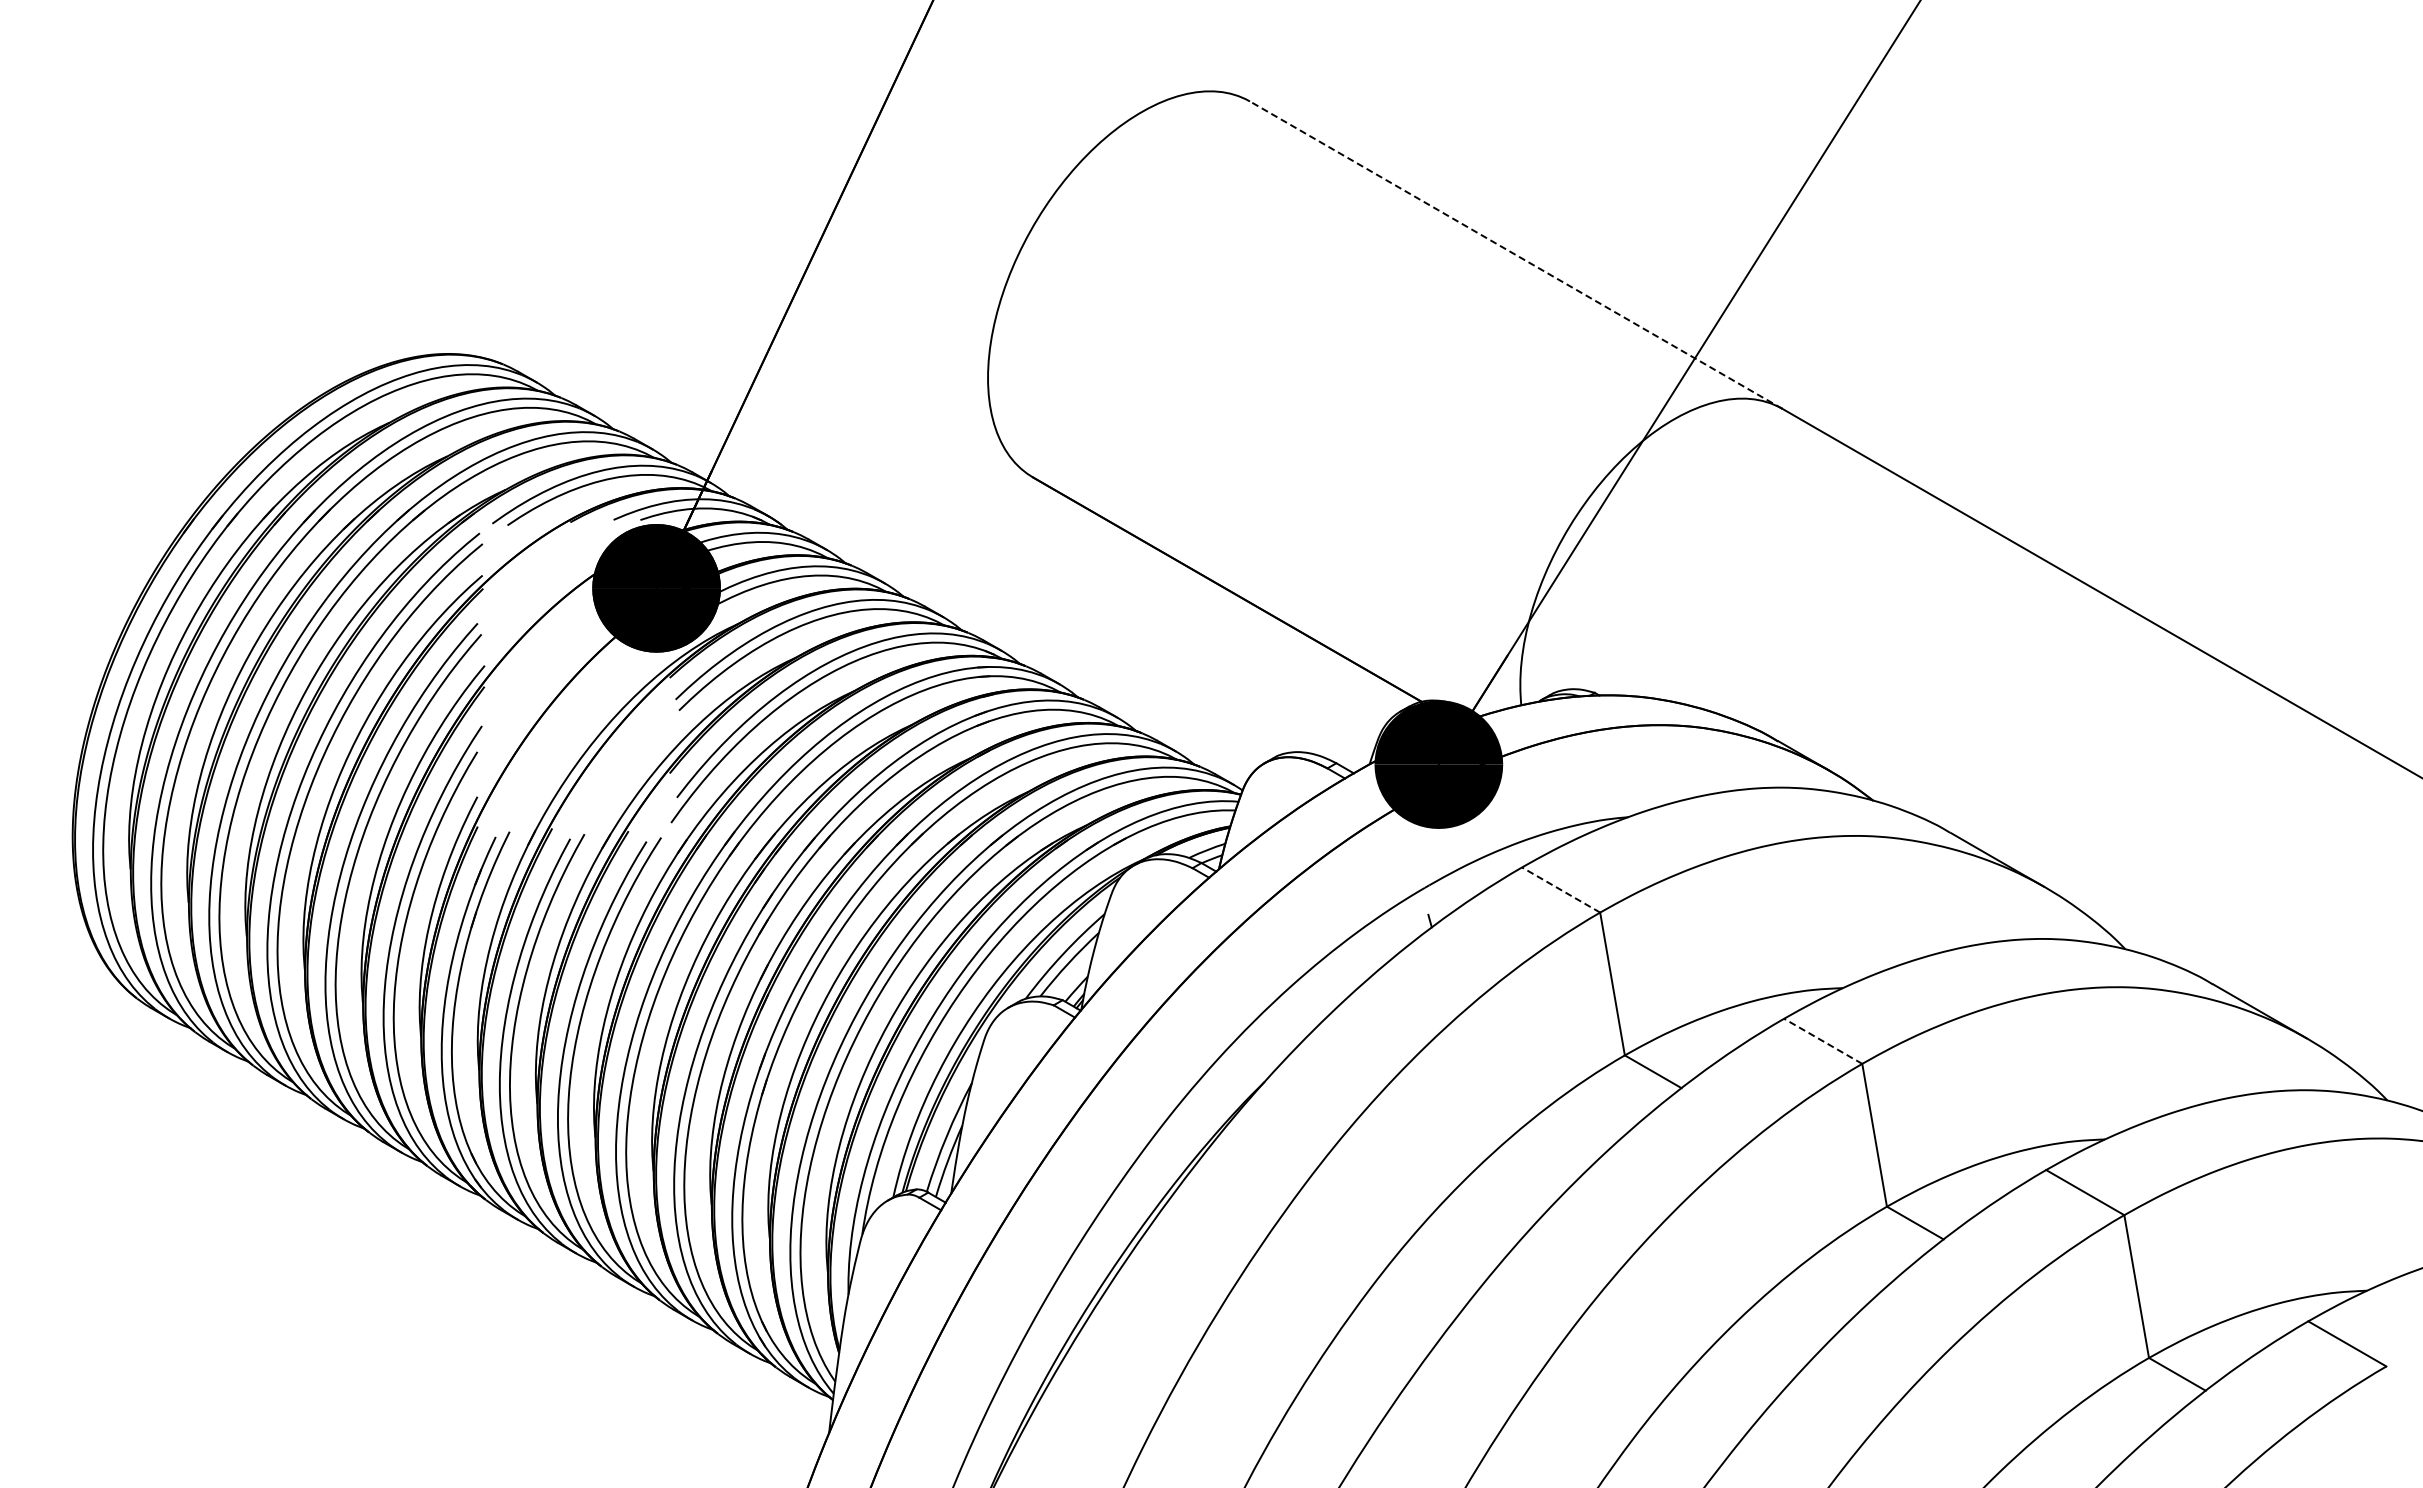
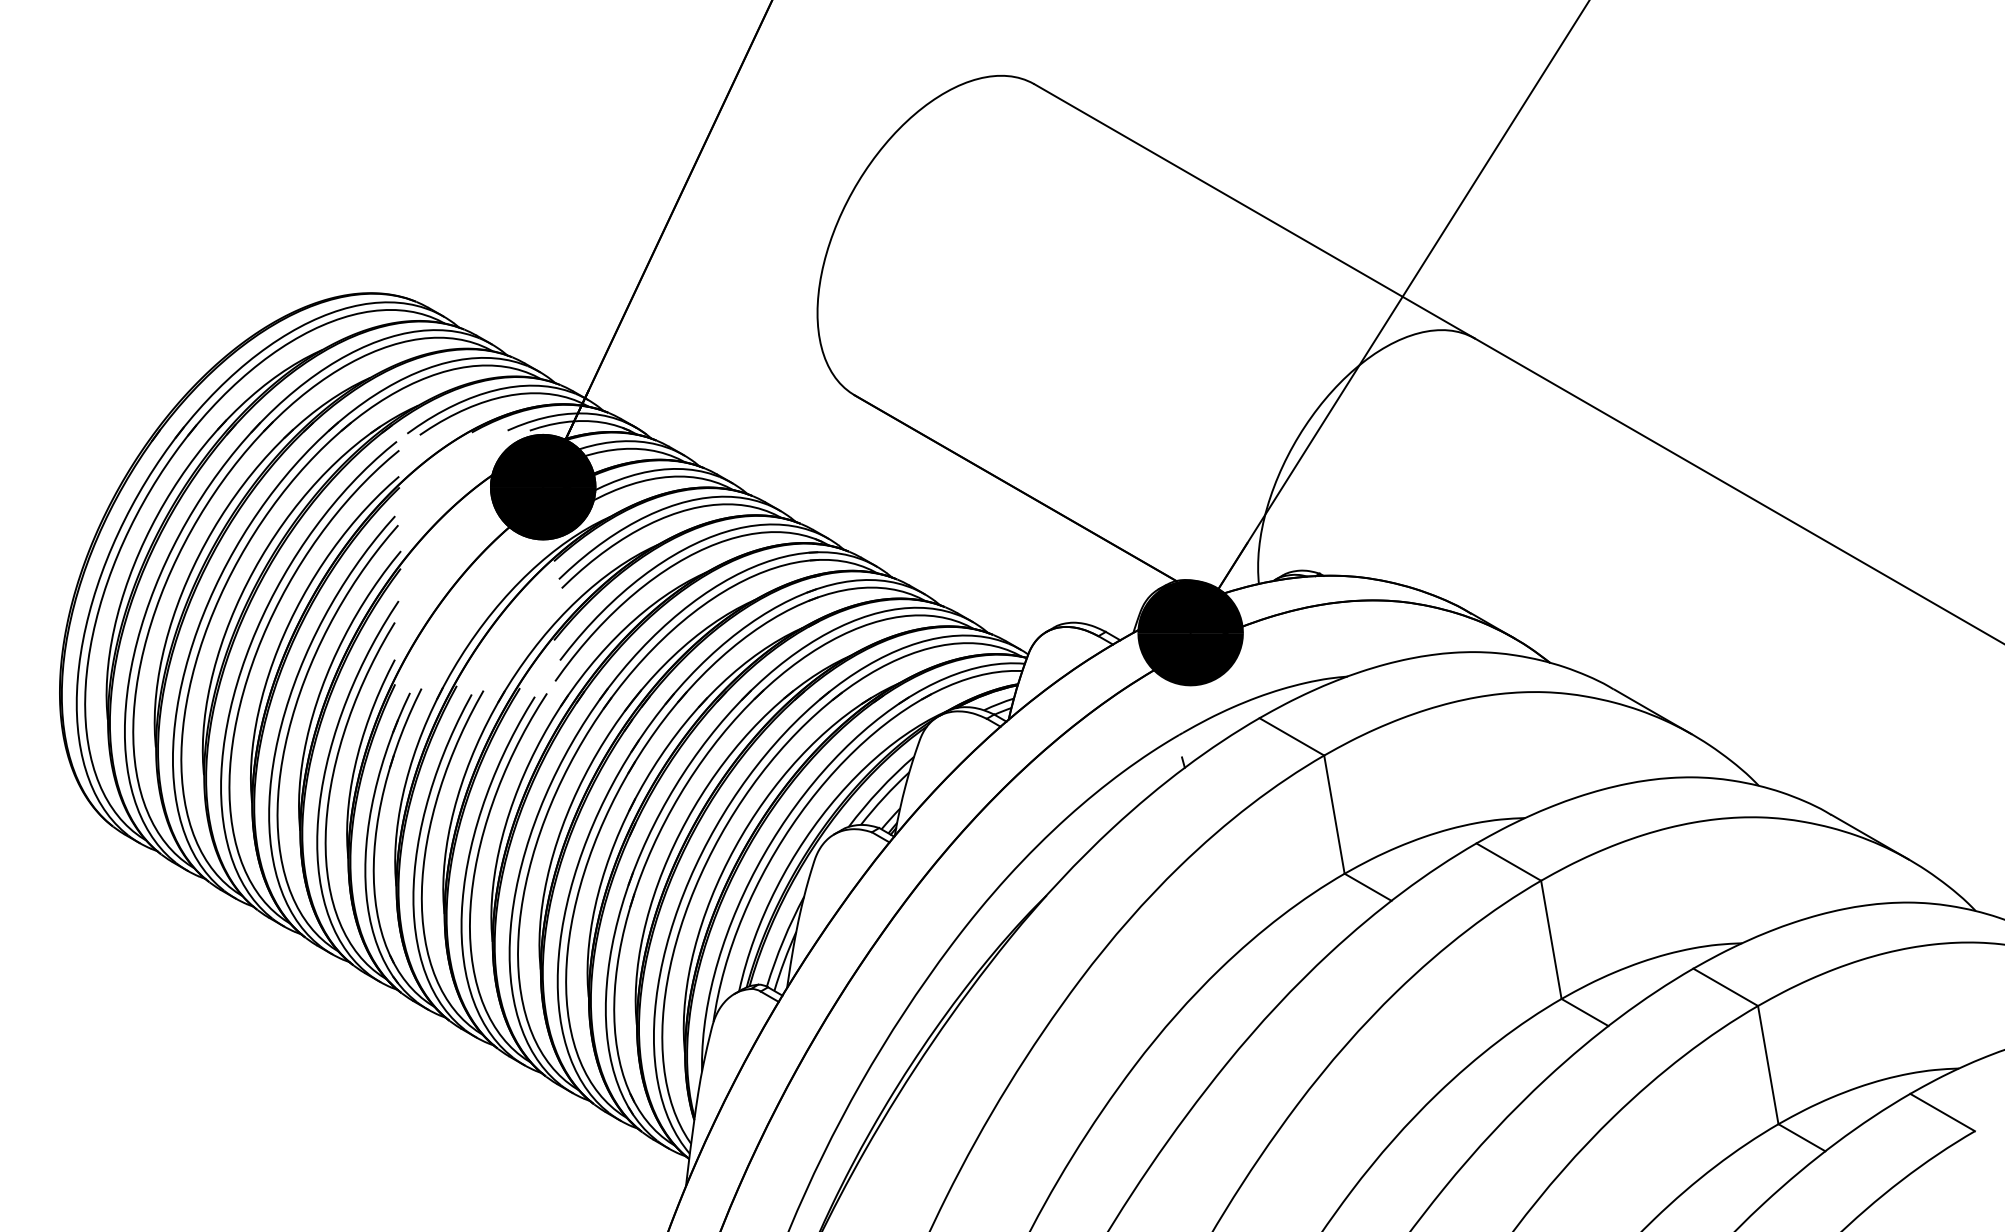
line: (1515, 254) -> (1254, 210), dashed -> solid
line: (1560, 889) -> (1291, 736), dashed -> solid
line: (1822, 1041) -> (1508, 862), dashed -> solid

